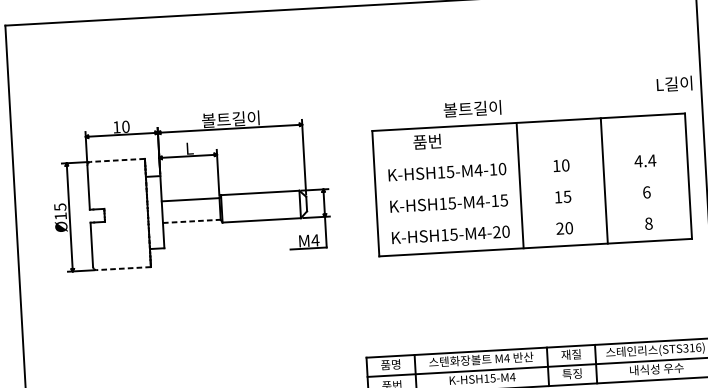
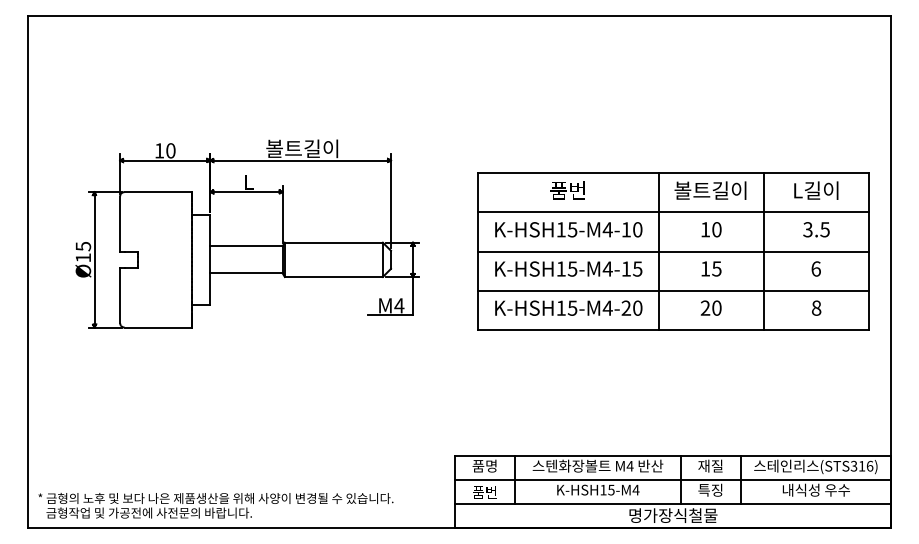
text: (674, 83) -> (816, 190), moved
text: (472, 108) -> (710, 190), moved
text: (427, 141) -> (567, 190), moved
line: (530, 153) -> (673, 212), added
line: (117, 160) -> (158, 192), dashed -> solid
text: (645, 160) -> (816, 229), 4.4 -> 3.5
line: (532, 184) -> (673, 251), added
line: (533, 215) -> (673, 290), added
line: (192, 221) -> (247, 273), dashed -> solid
line: (123, 268) -> (158, 327), dashed -> solid

